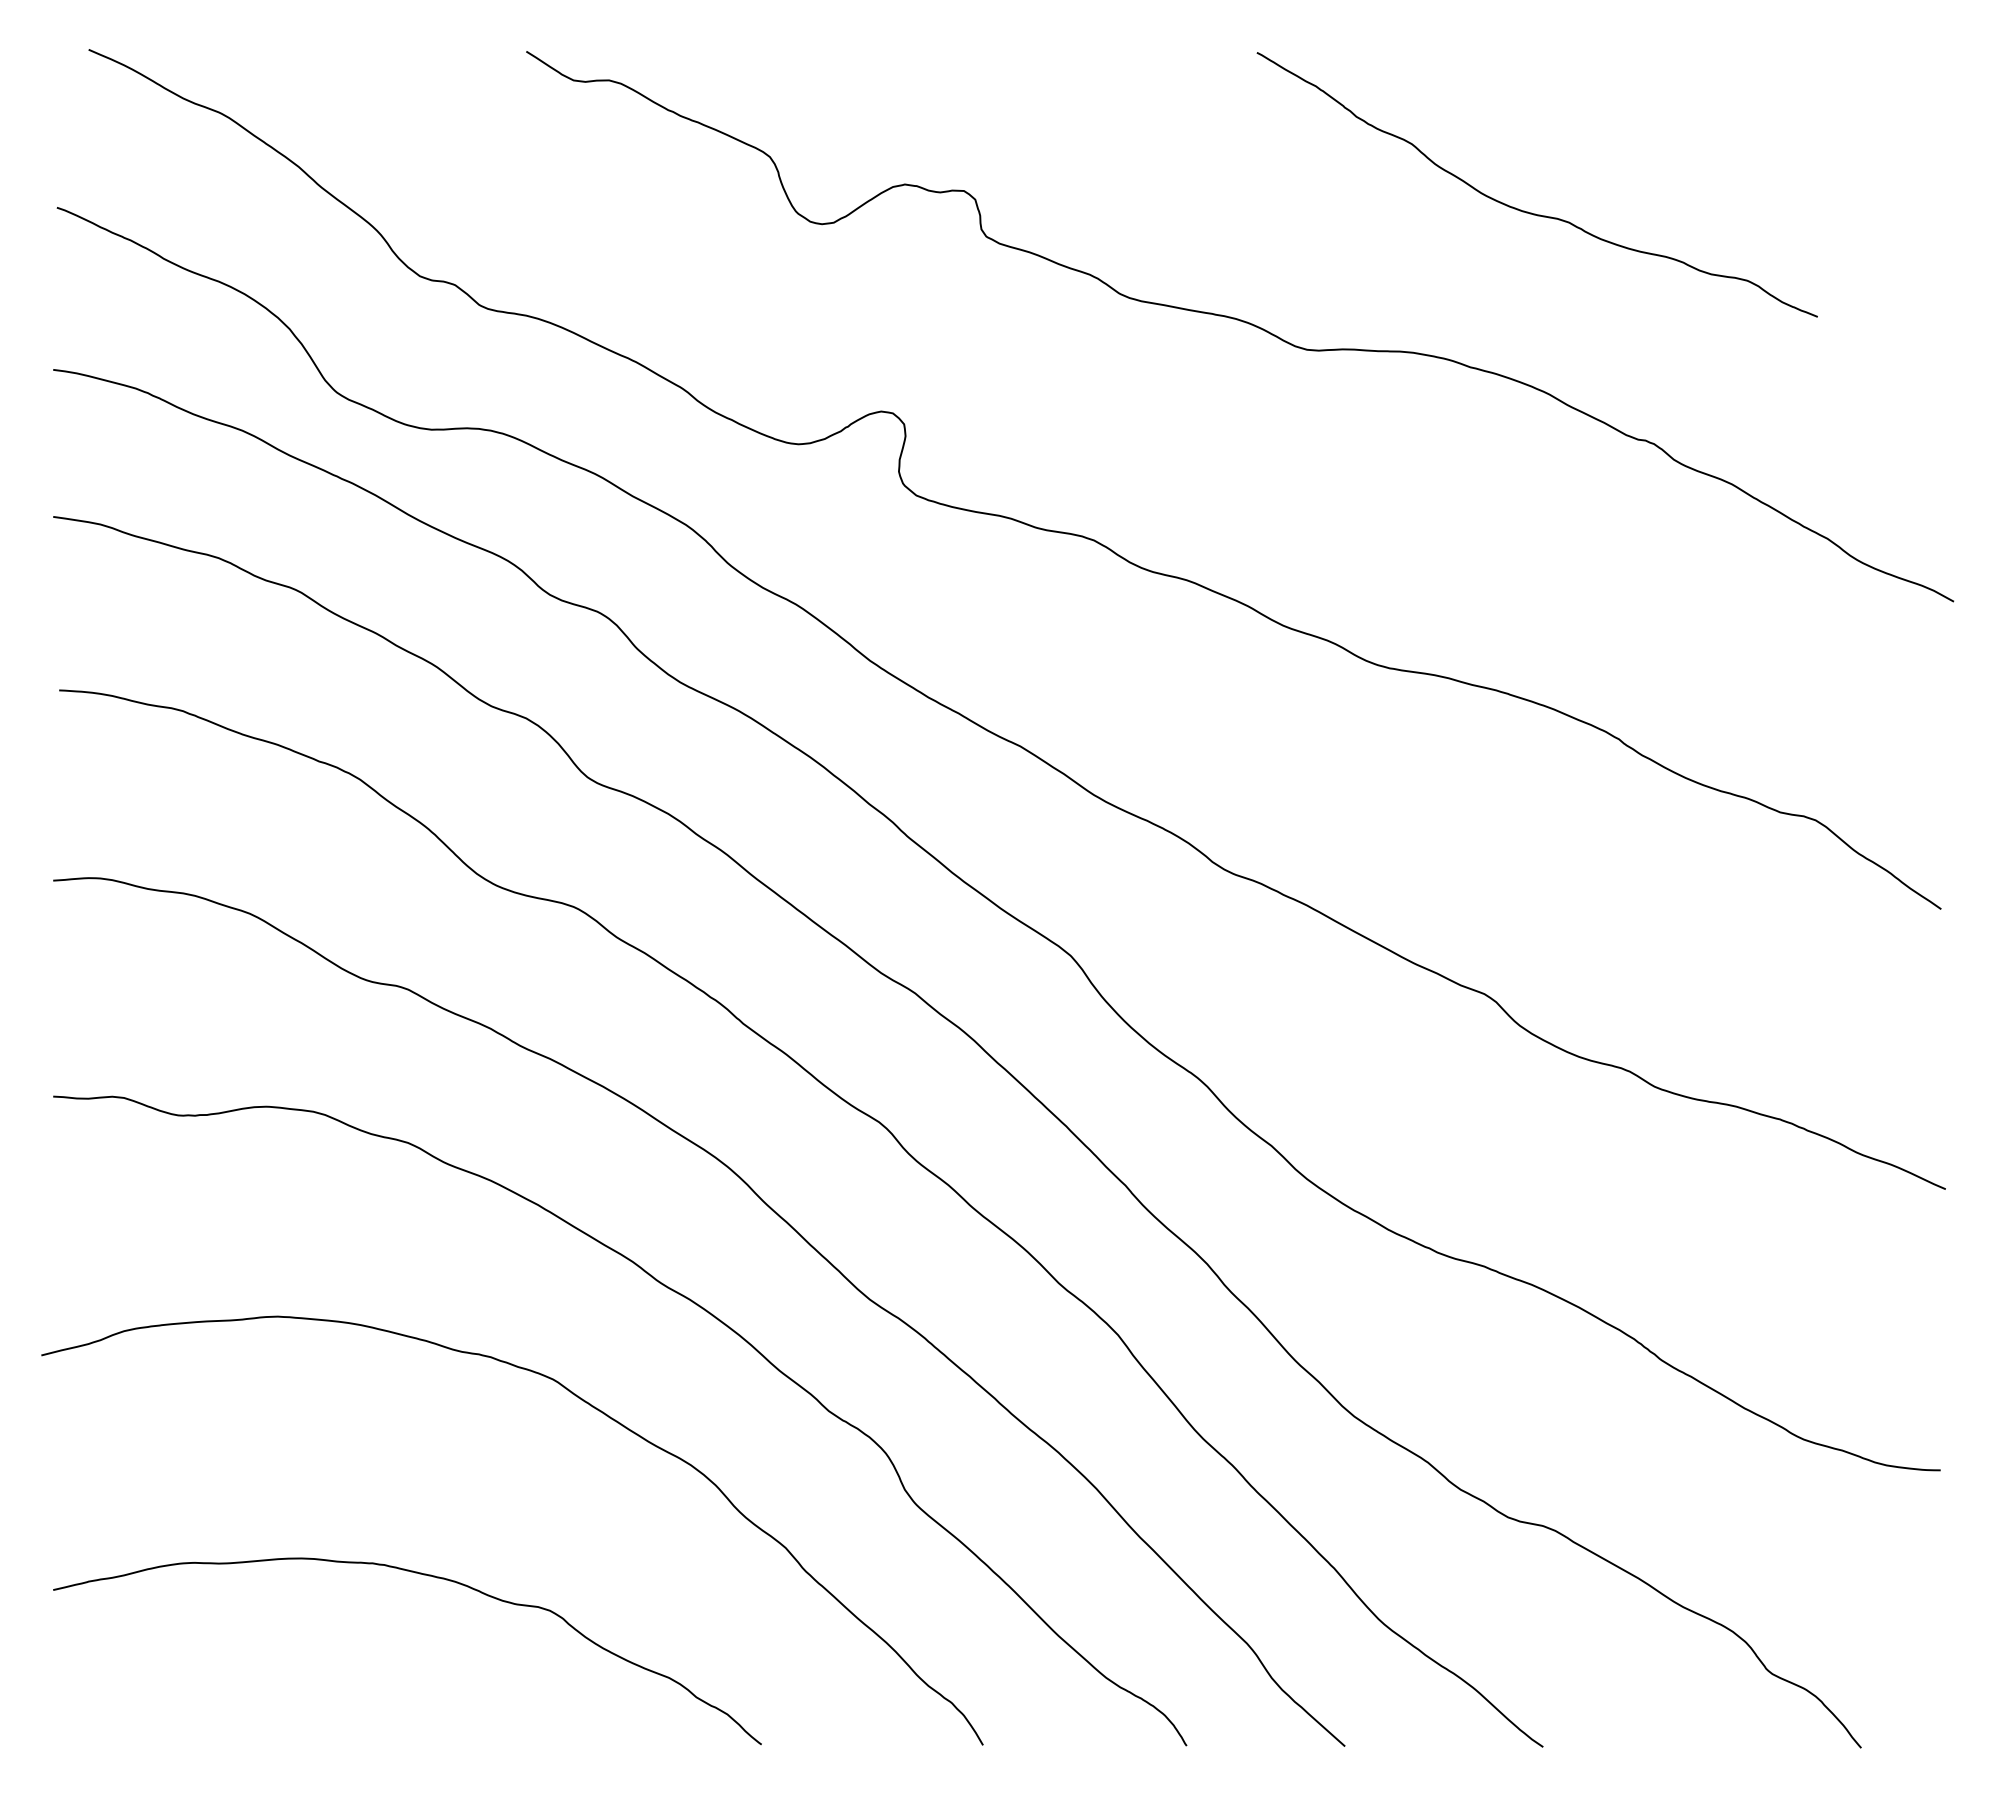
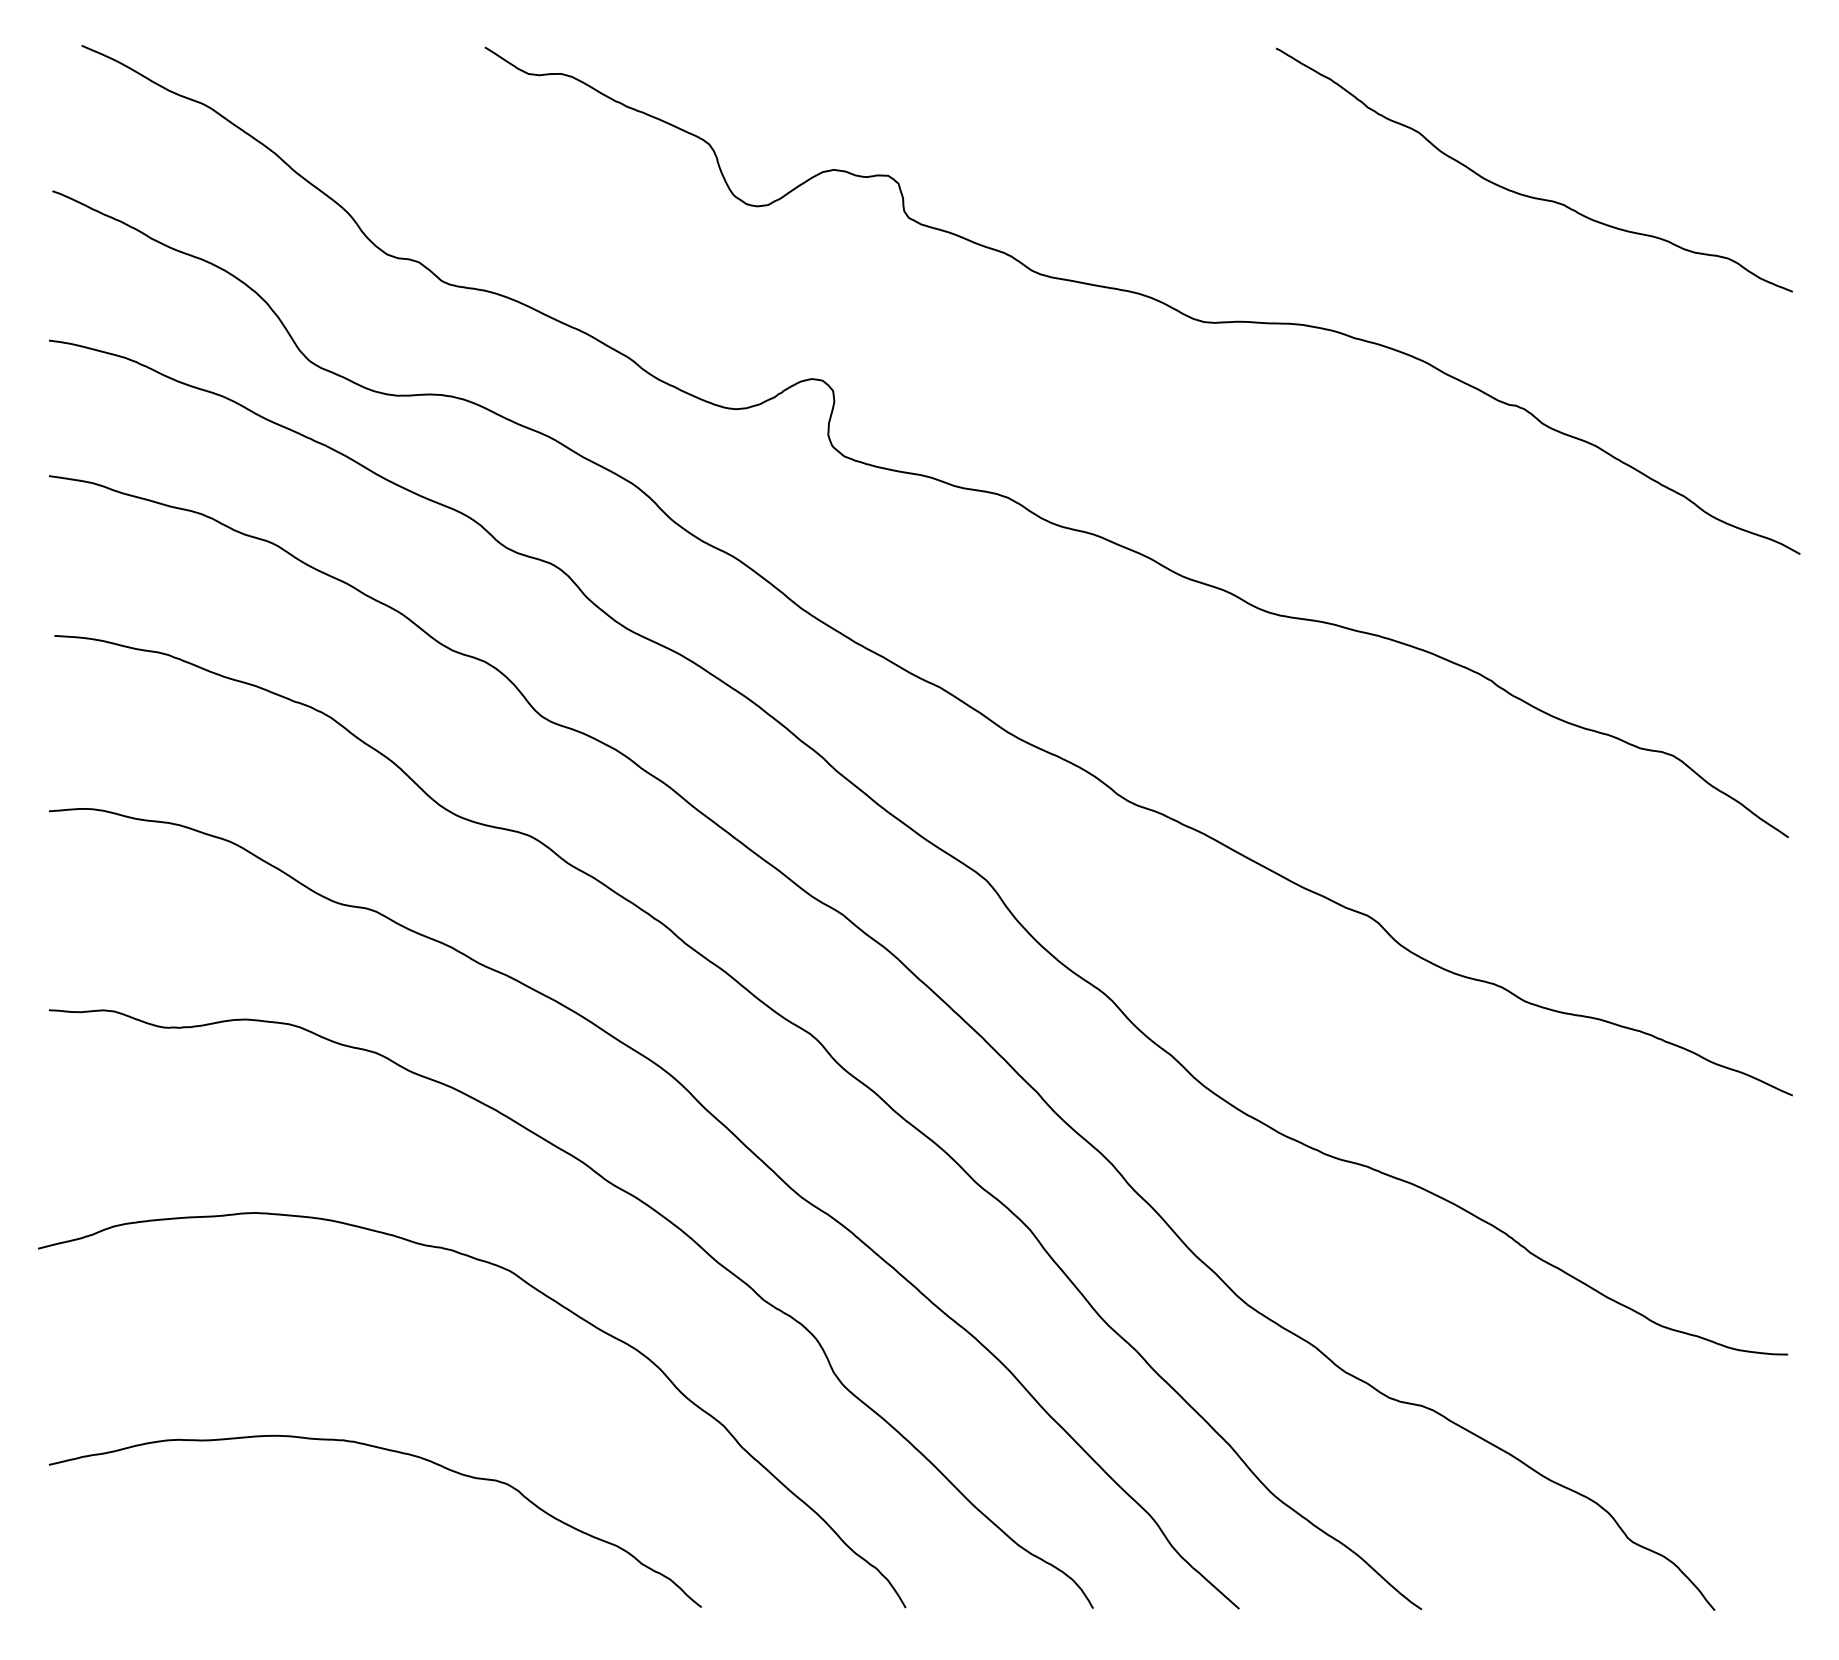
curve: (1528, 211) -> (1526, 194), moved

